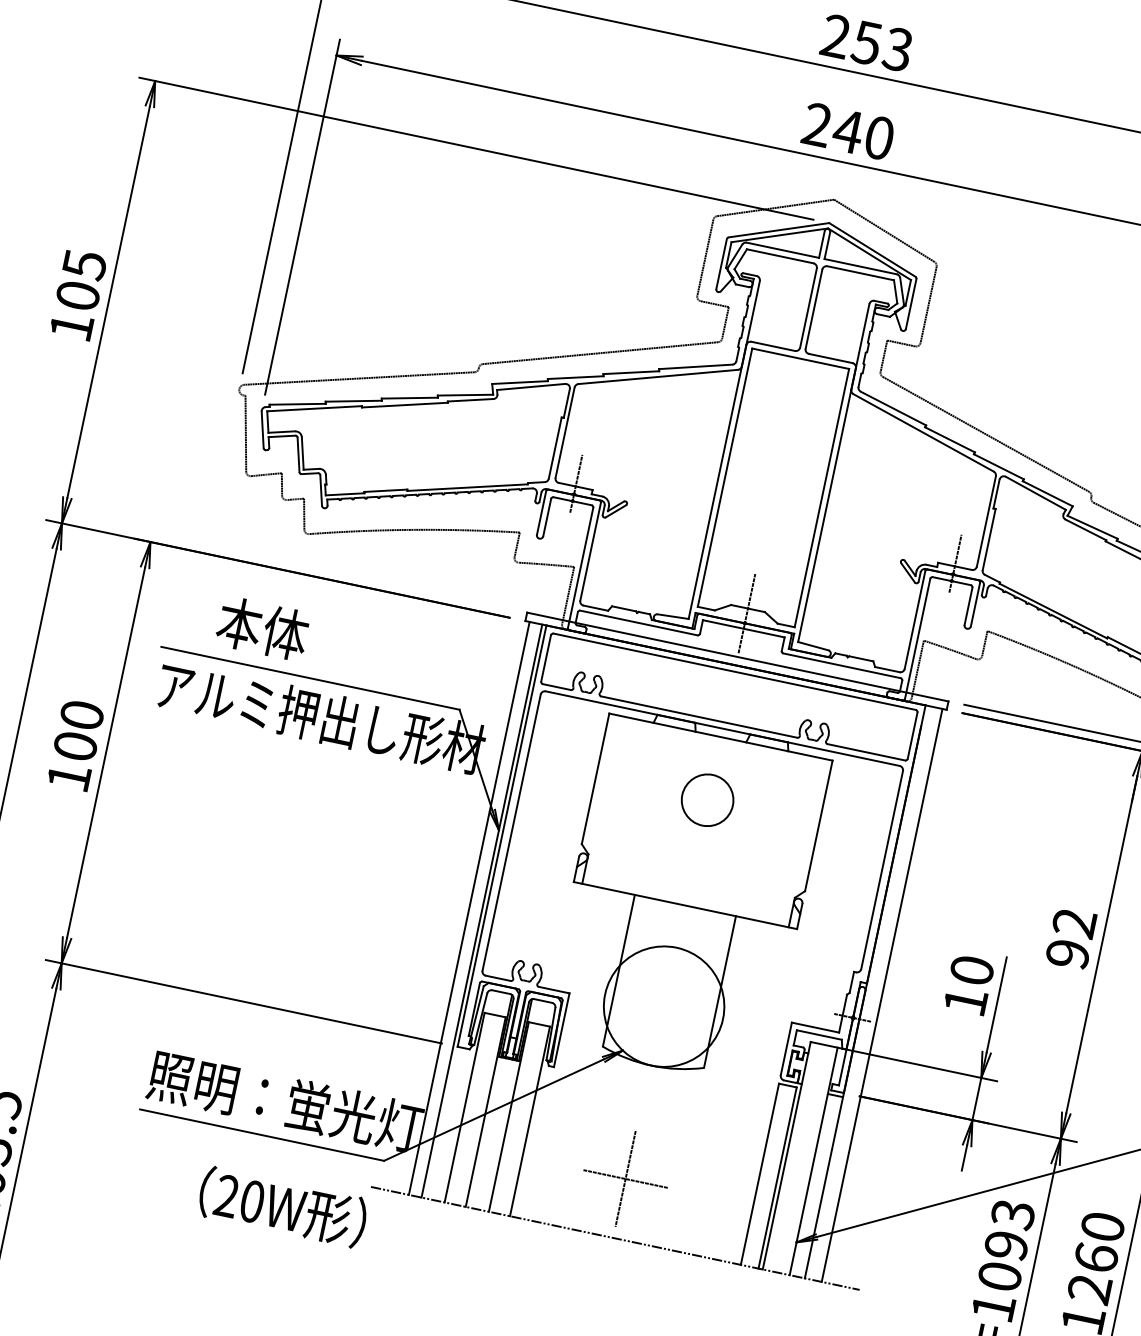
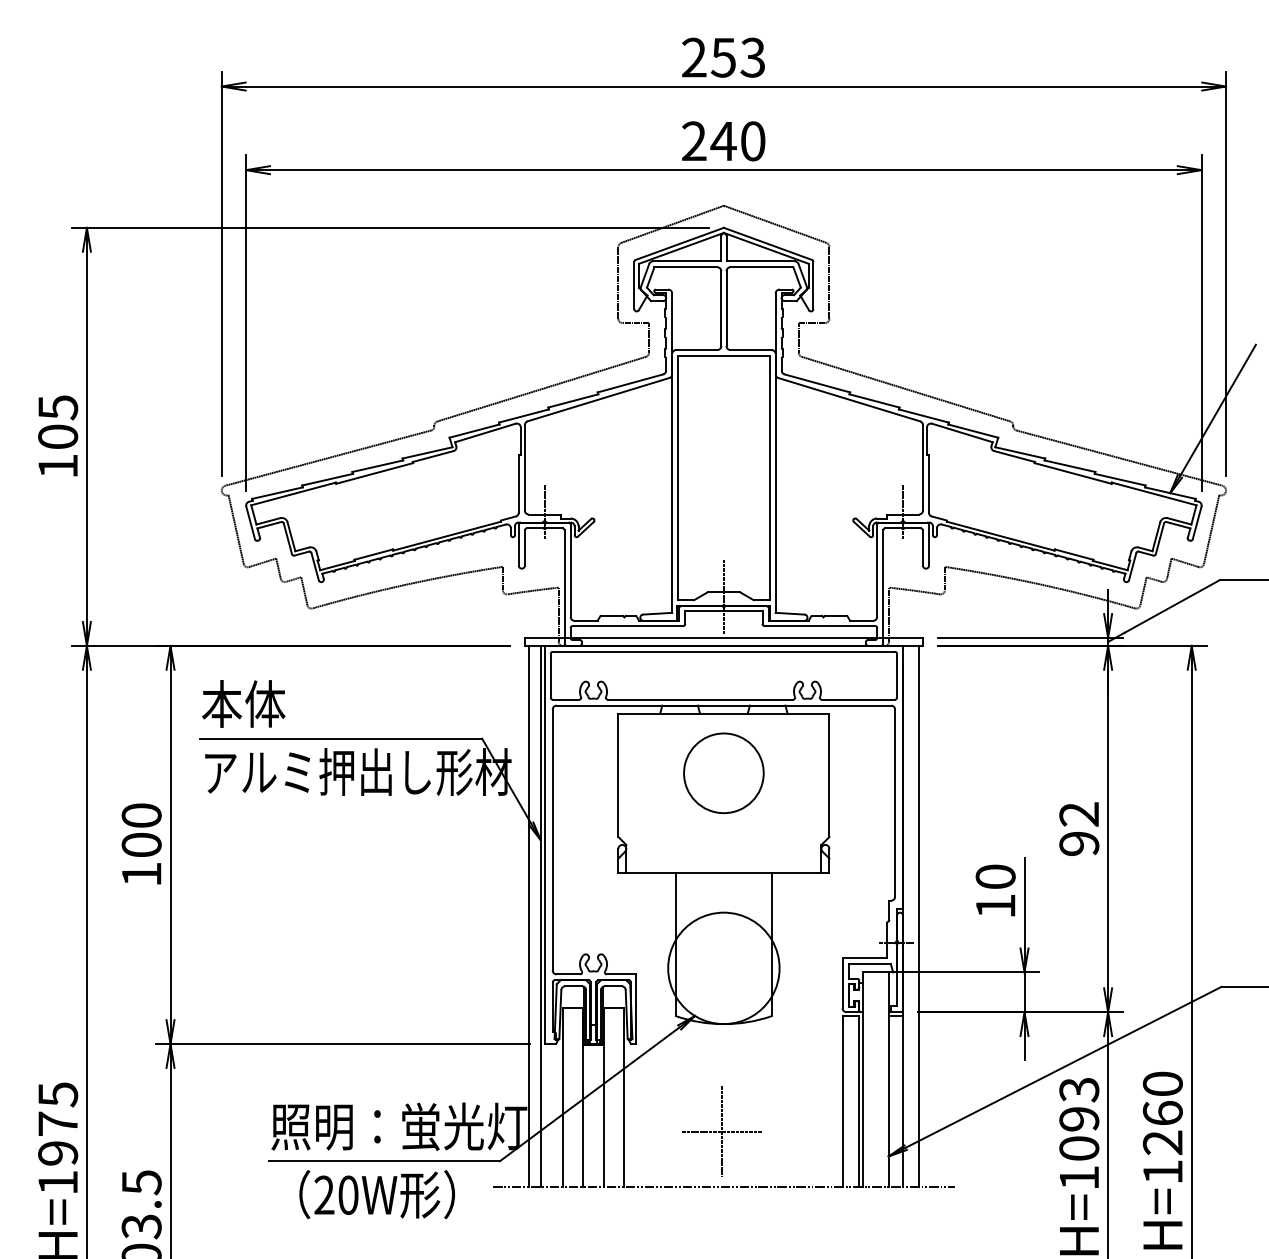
text: (262, 628) -> (243, 703), moved
circle: (707, 800) -> (723, 773), size x1.67
text: (282, 1207) -> (376, 1194), moved

